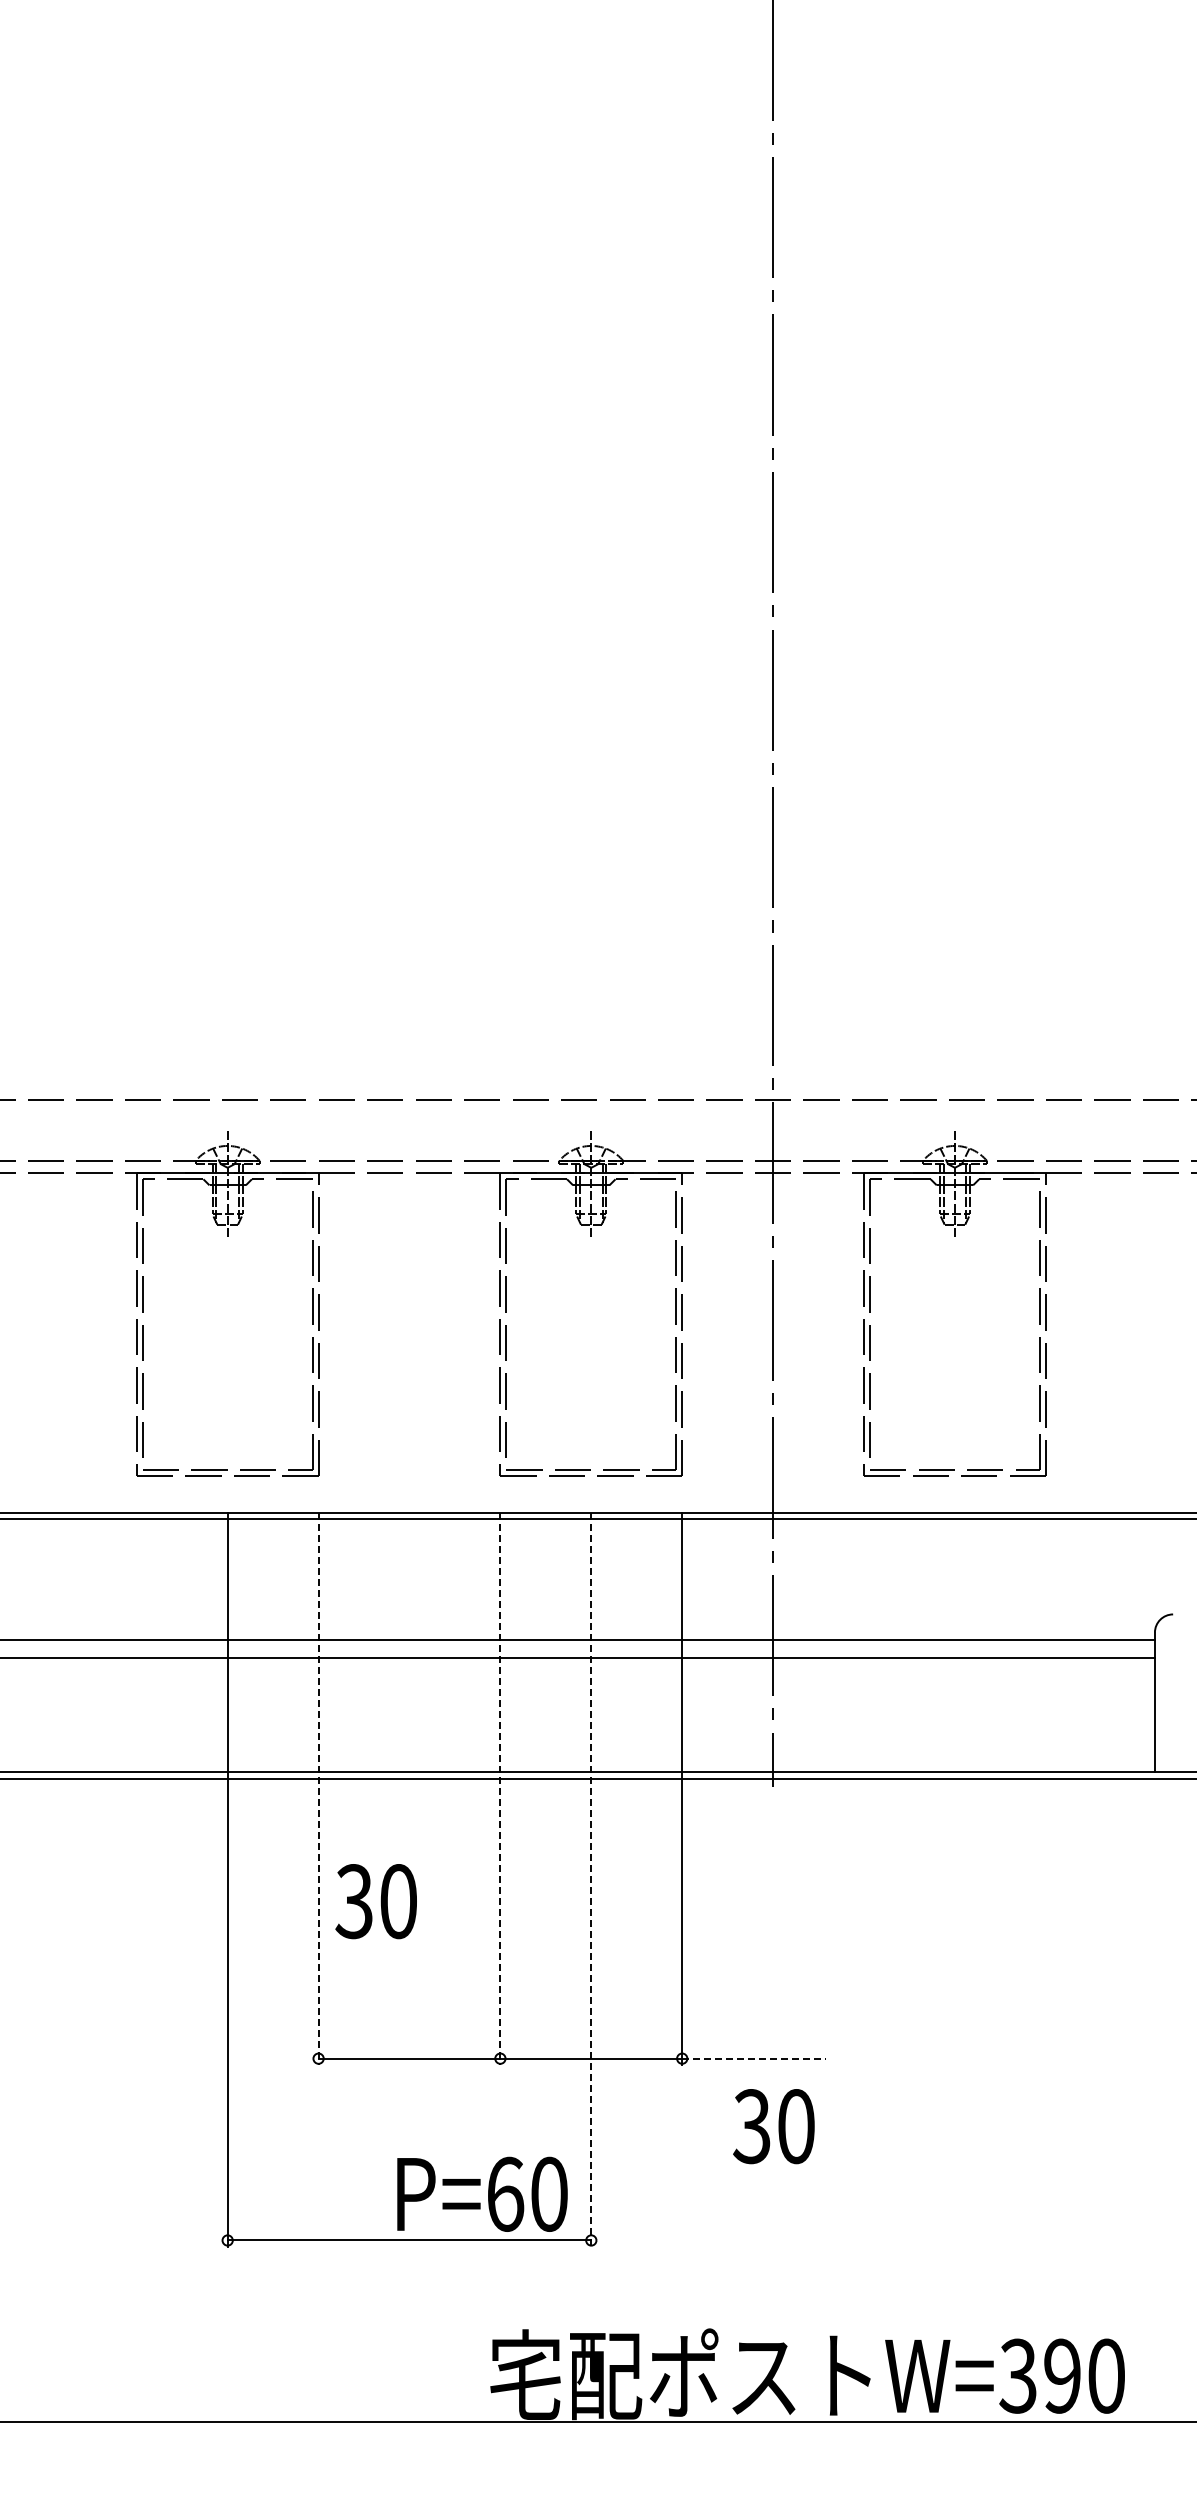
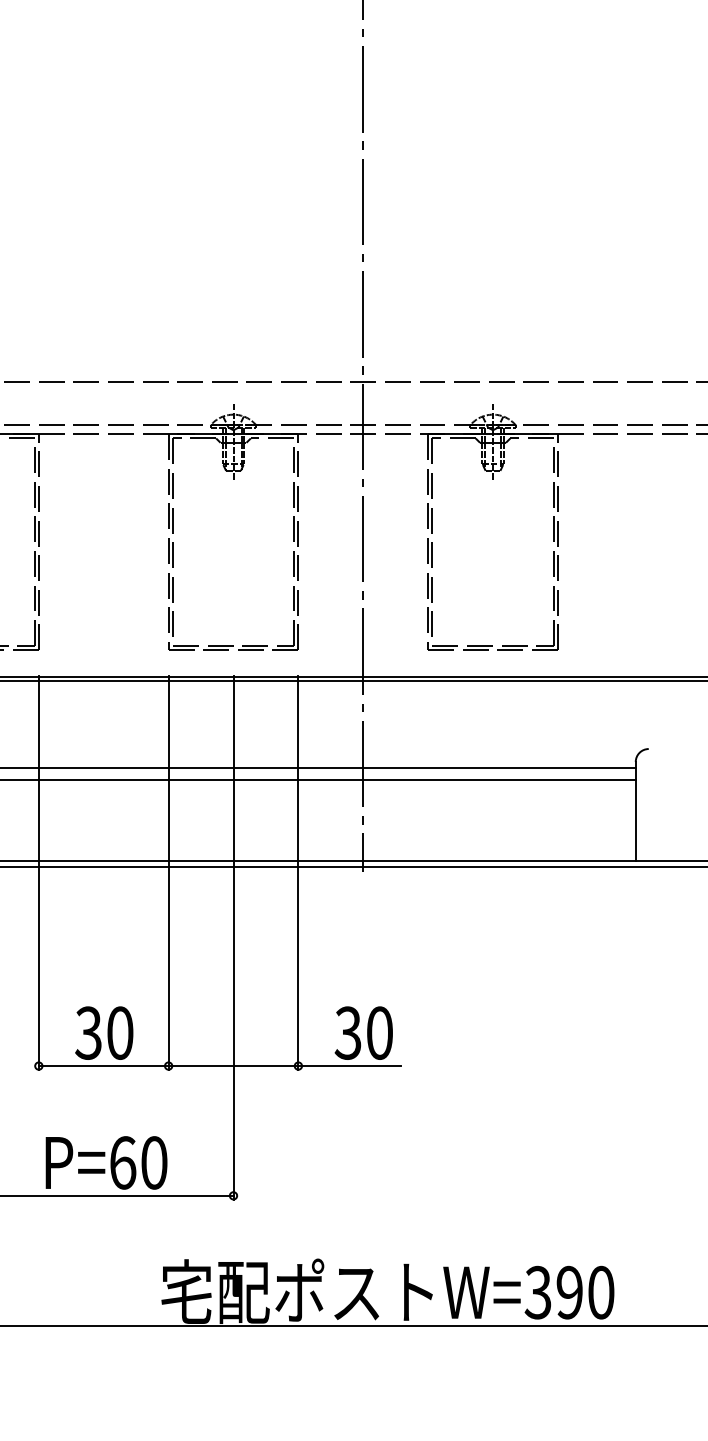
line: (318, 1789) -> (38, 873), dashed -> solid
line: (500, 1789) -> (168, 873), dashed -> solid
line: (591, 1879) -> (233, 938), dashed -> solid
text: (375, 1901) -> (103, 1033), moved
line: (753, 2058) -> (349, 1065), dashed -> solid
text: (773, 2126) -> (363, 1033), moved
text: (482, 2193) -> (106, 1162), moved

